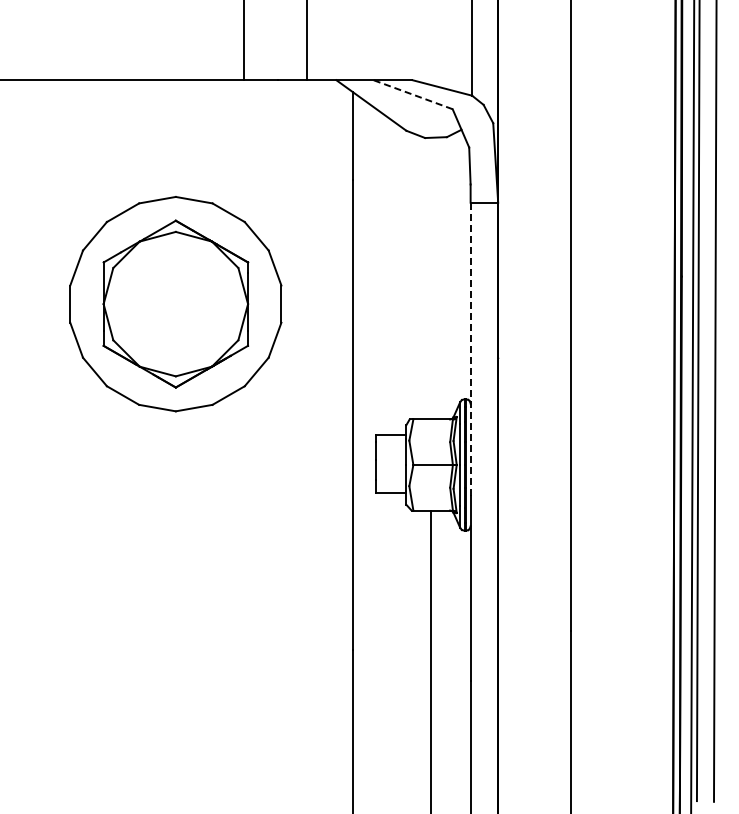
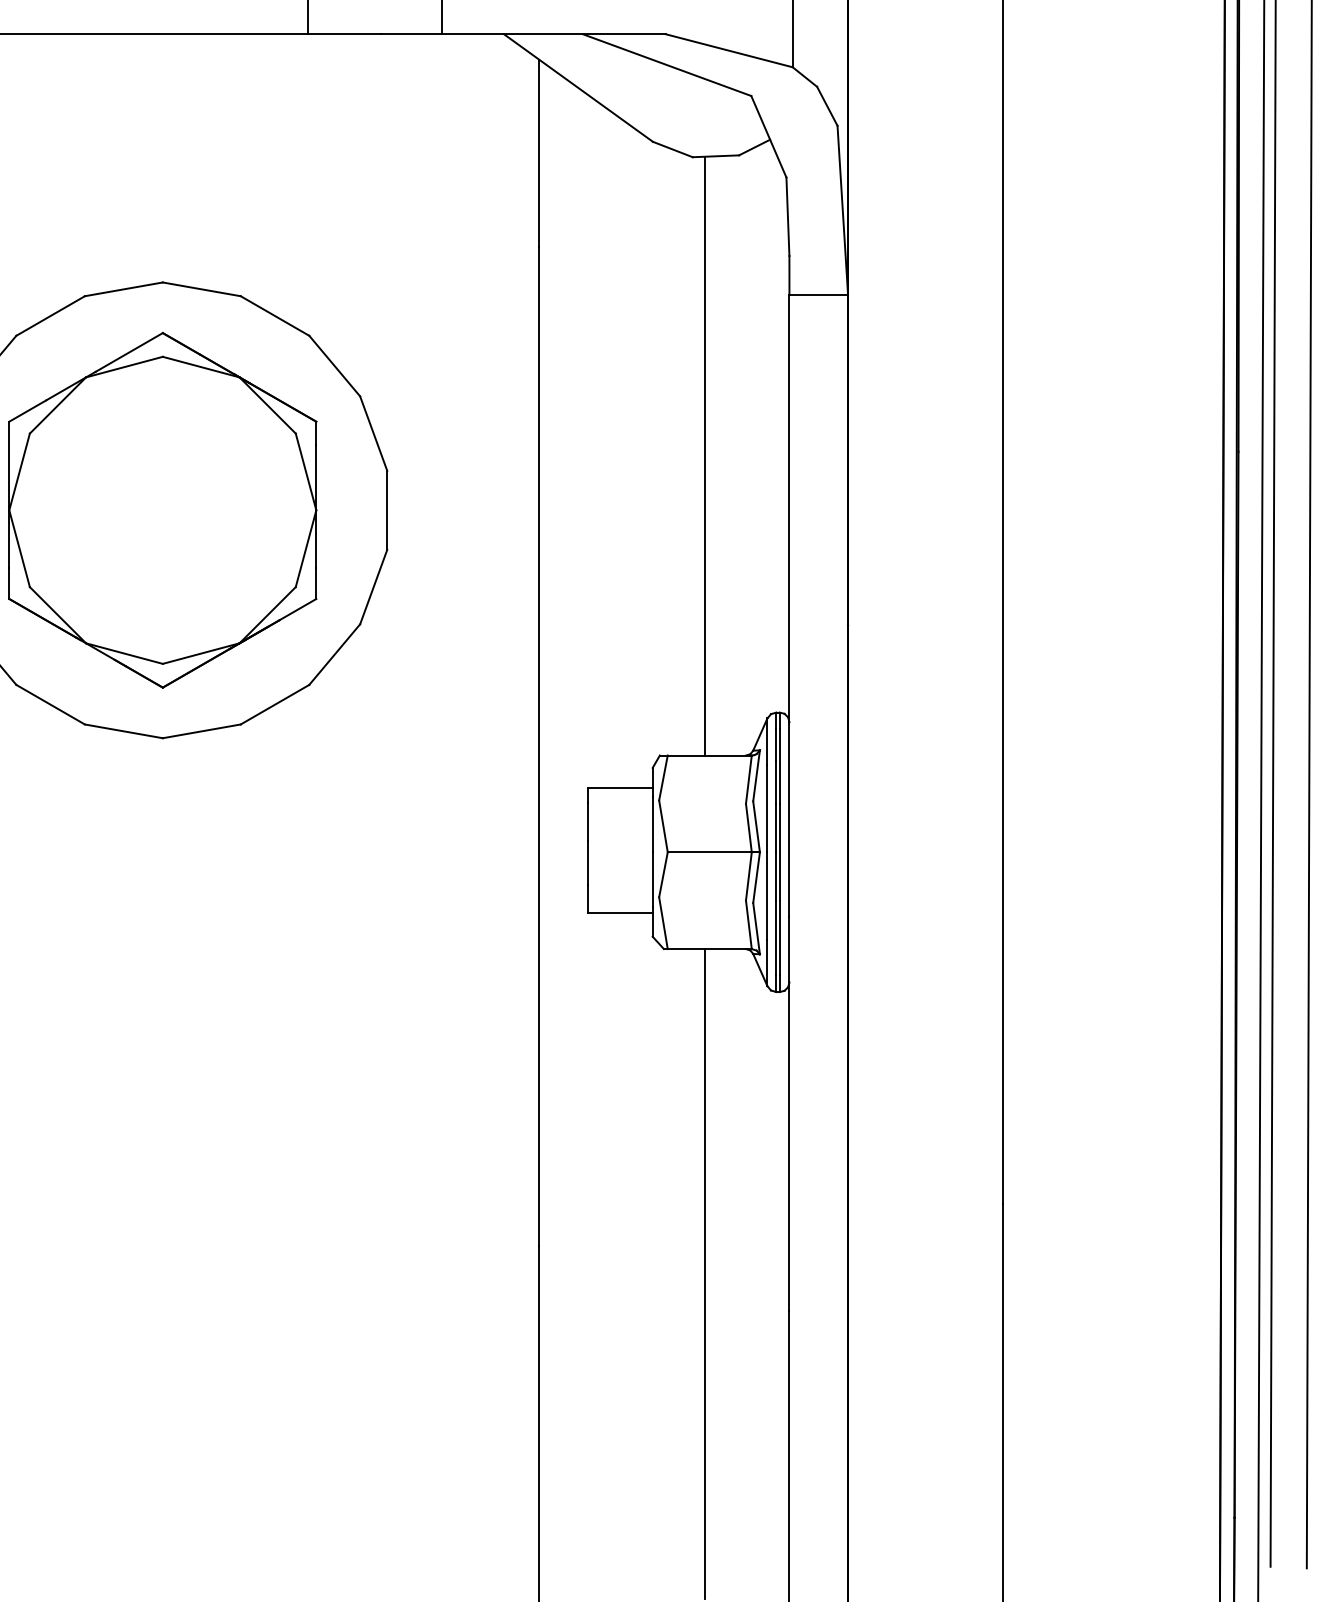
line: (412, 94) -> (665, 64), dashed -> solid
line: (430, 278) -> (704, 455), added
line: (470, 349) -> (789, 606), dashed -> solid

